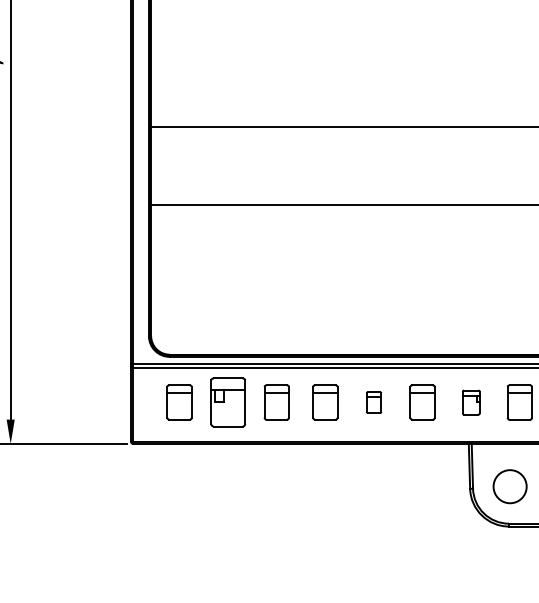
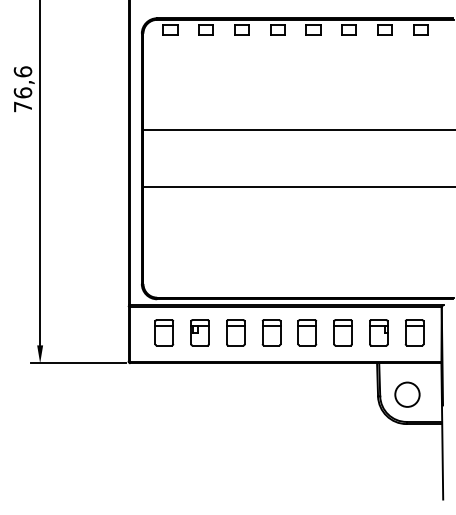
part: (227, 402) -> (199, 332), size x0.71
part: (374, 402) -> (307, 332), size x1.67
part: (470, 402) -> (378, 332), size x1.43

